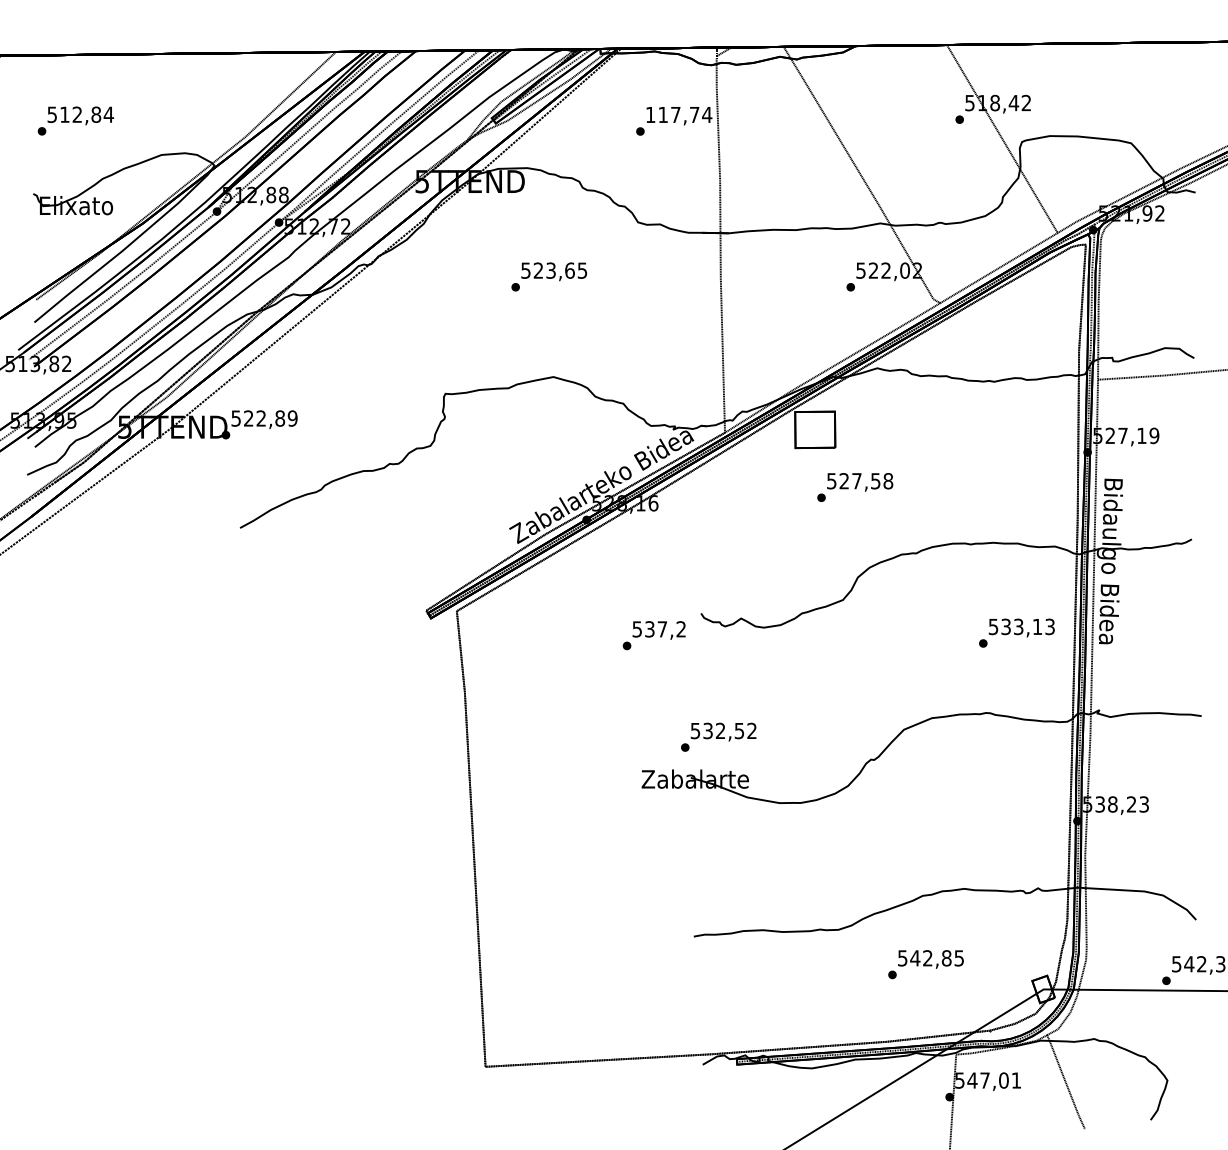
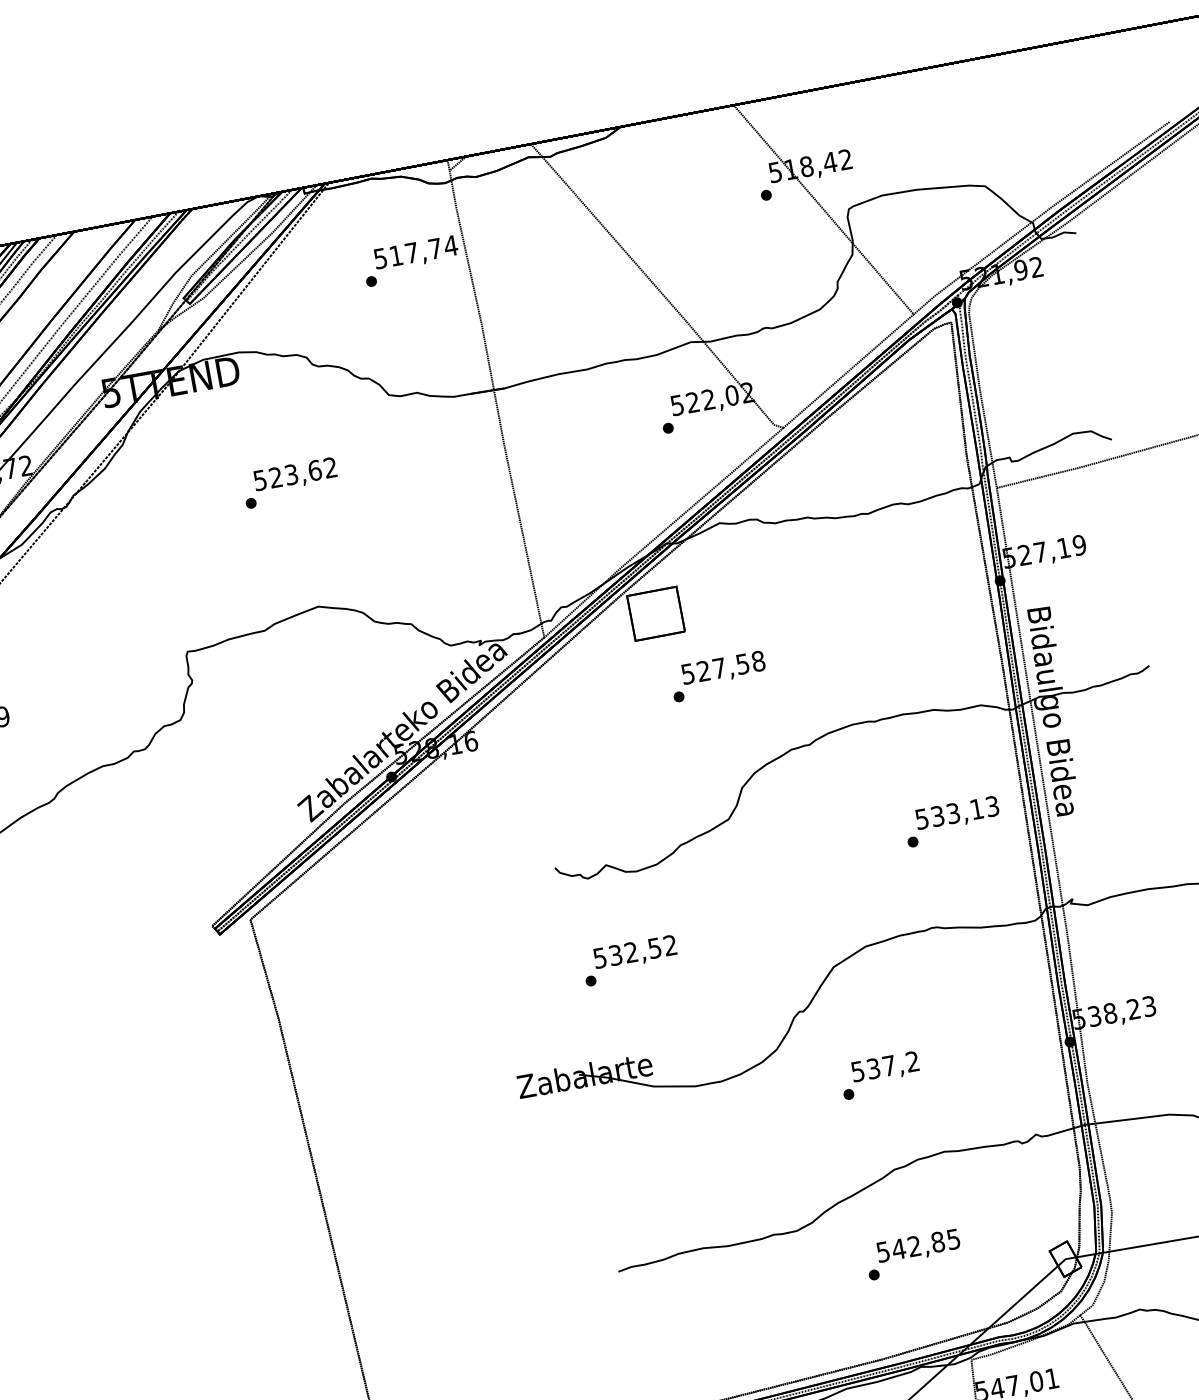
text: (650, 115) -> (380, 259), 117,74 -> 517,74
text: (582, 270) -> (330, 467), 523,65 -> 523,62
text: (653, 635) -> (879, 1075), moved
text: (718, 736) -> (629, 959), moved

